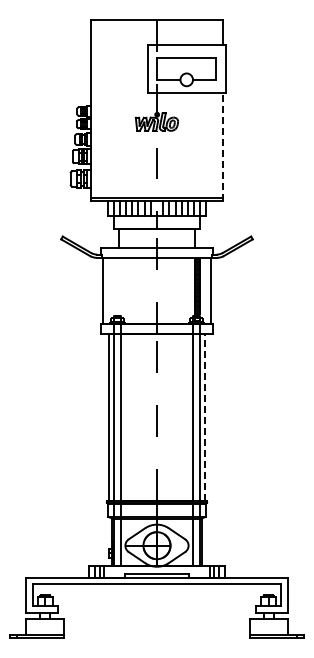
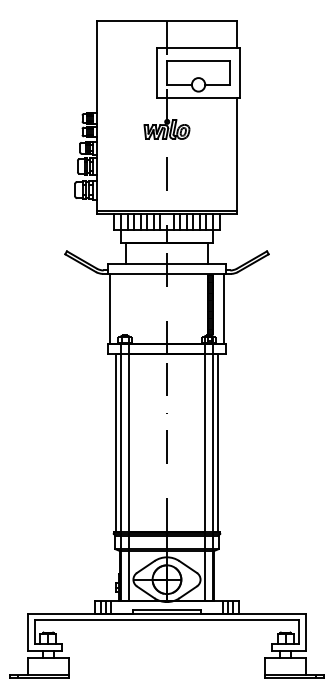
line: (222, 146) -> (236, 155), dashed -> solid
line: (204, 417) -> (217, 443), dashed -> solid

